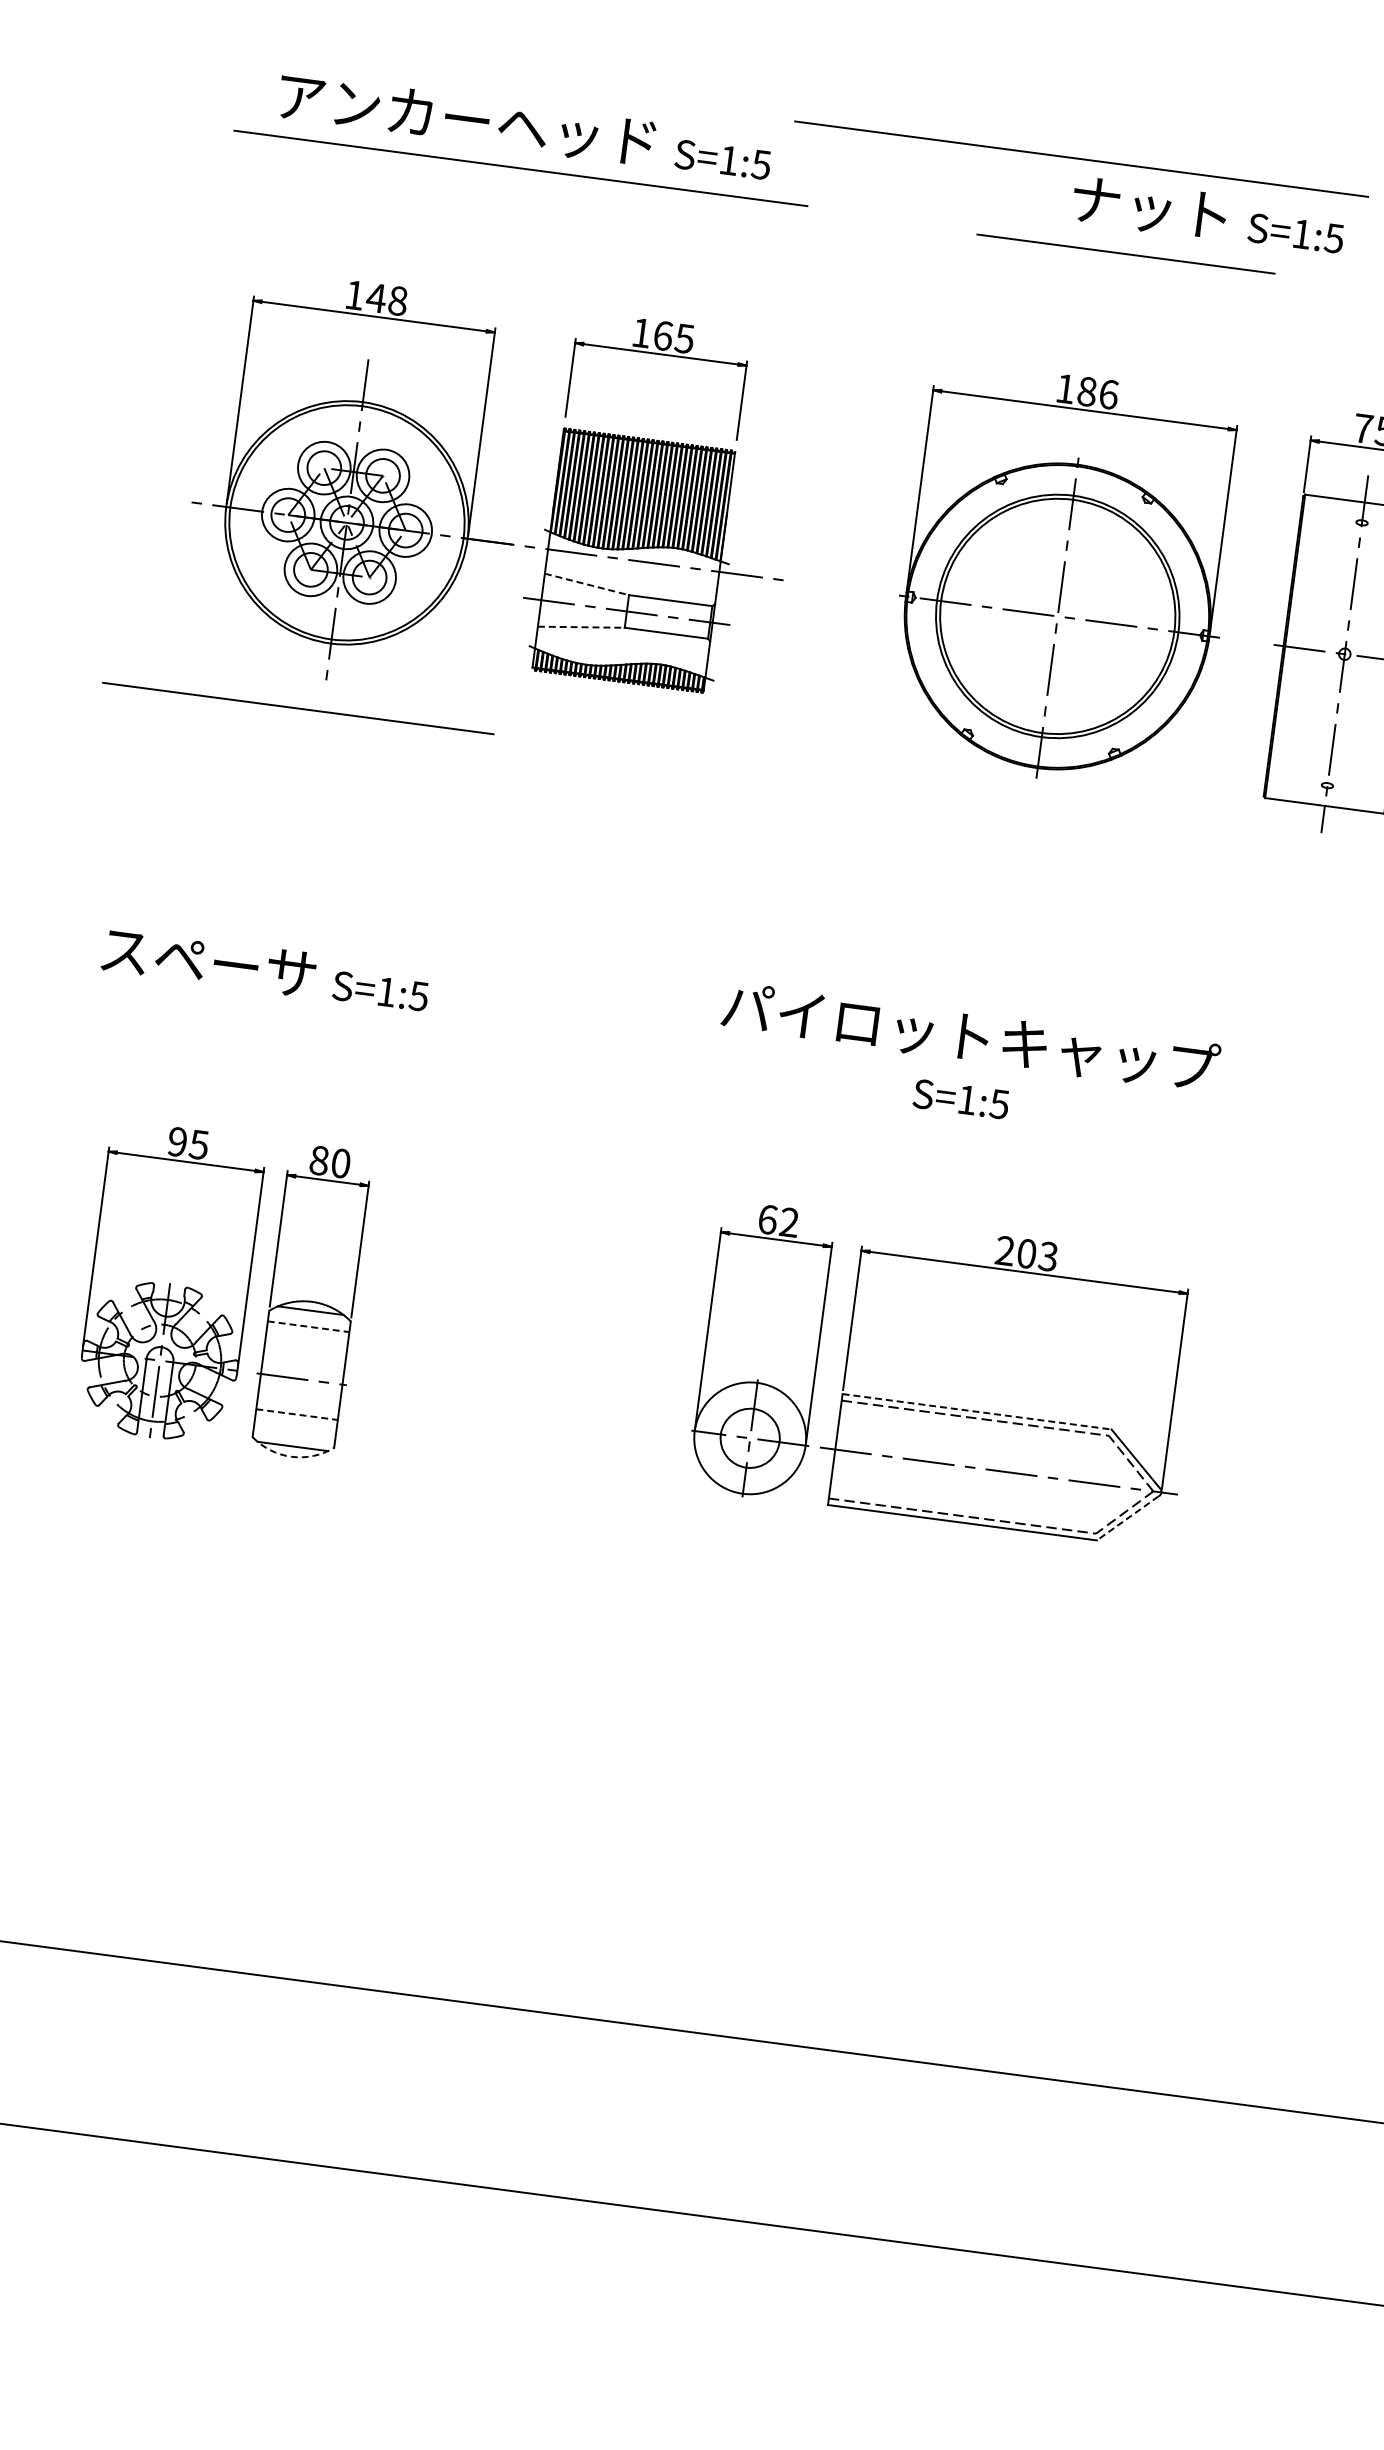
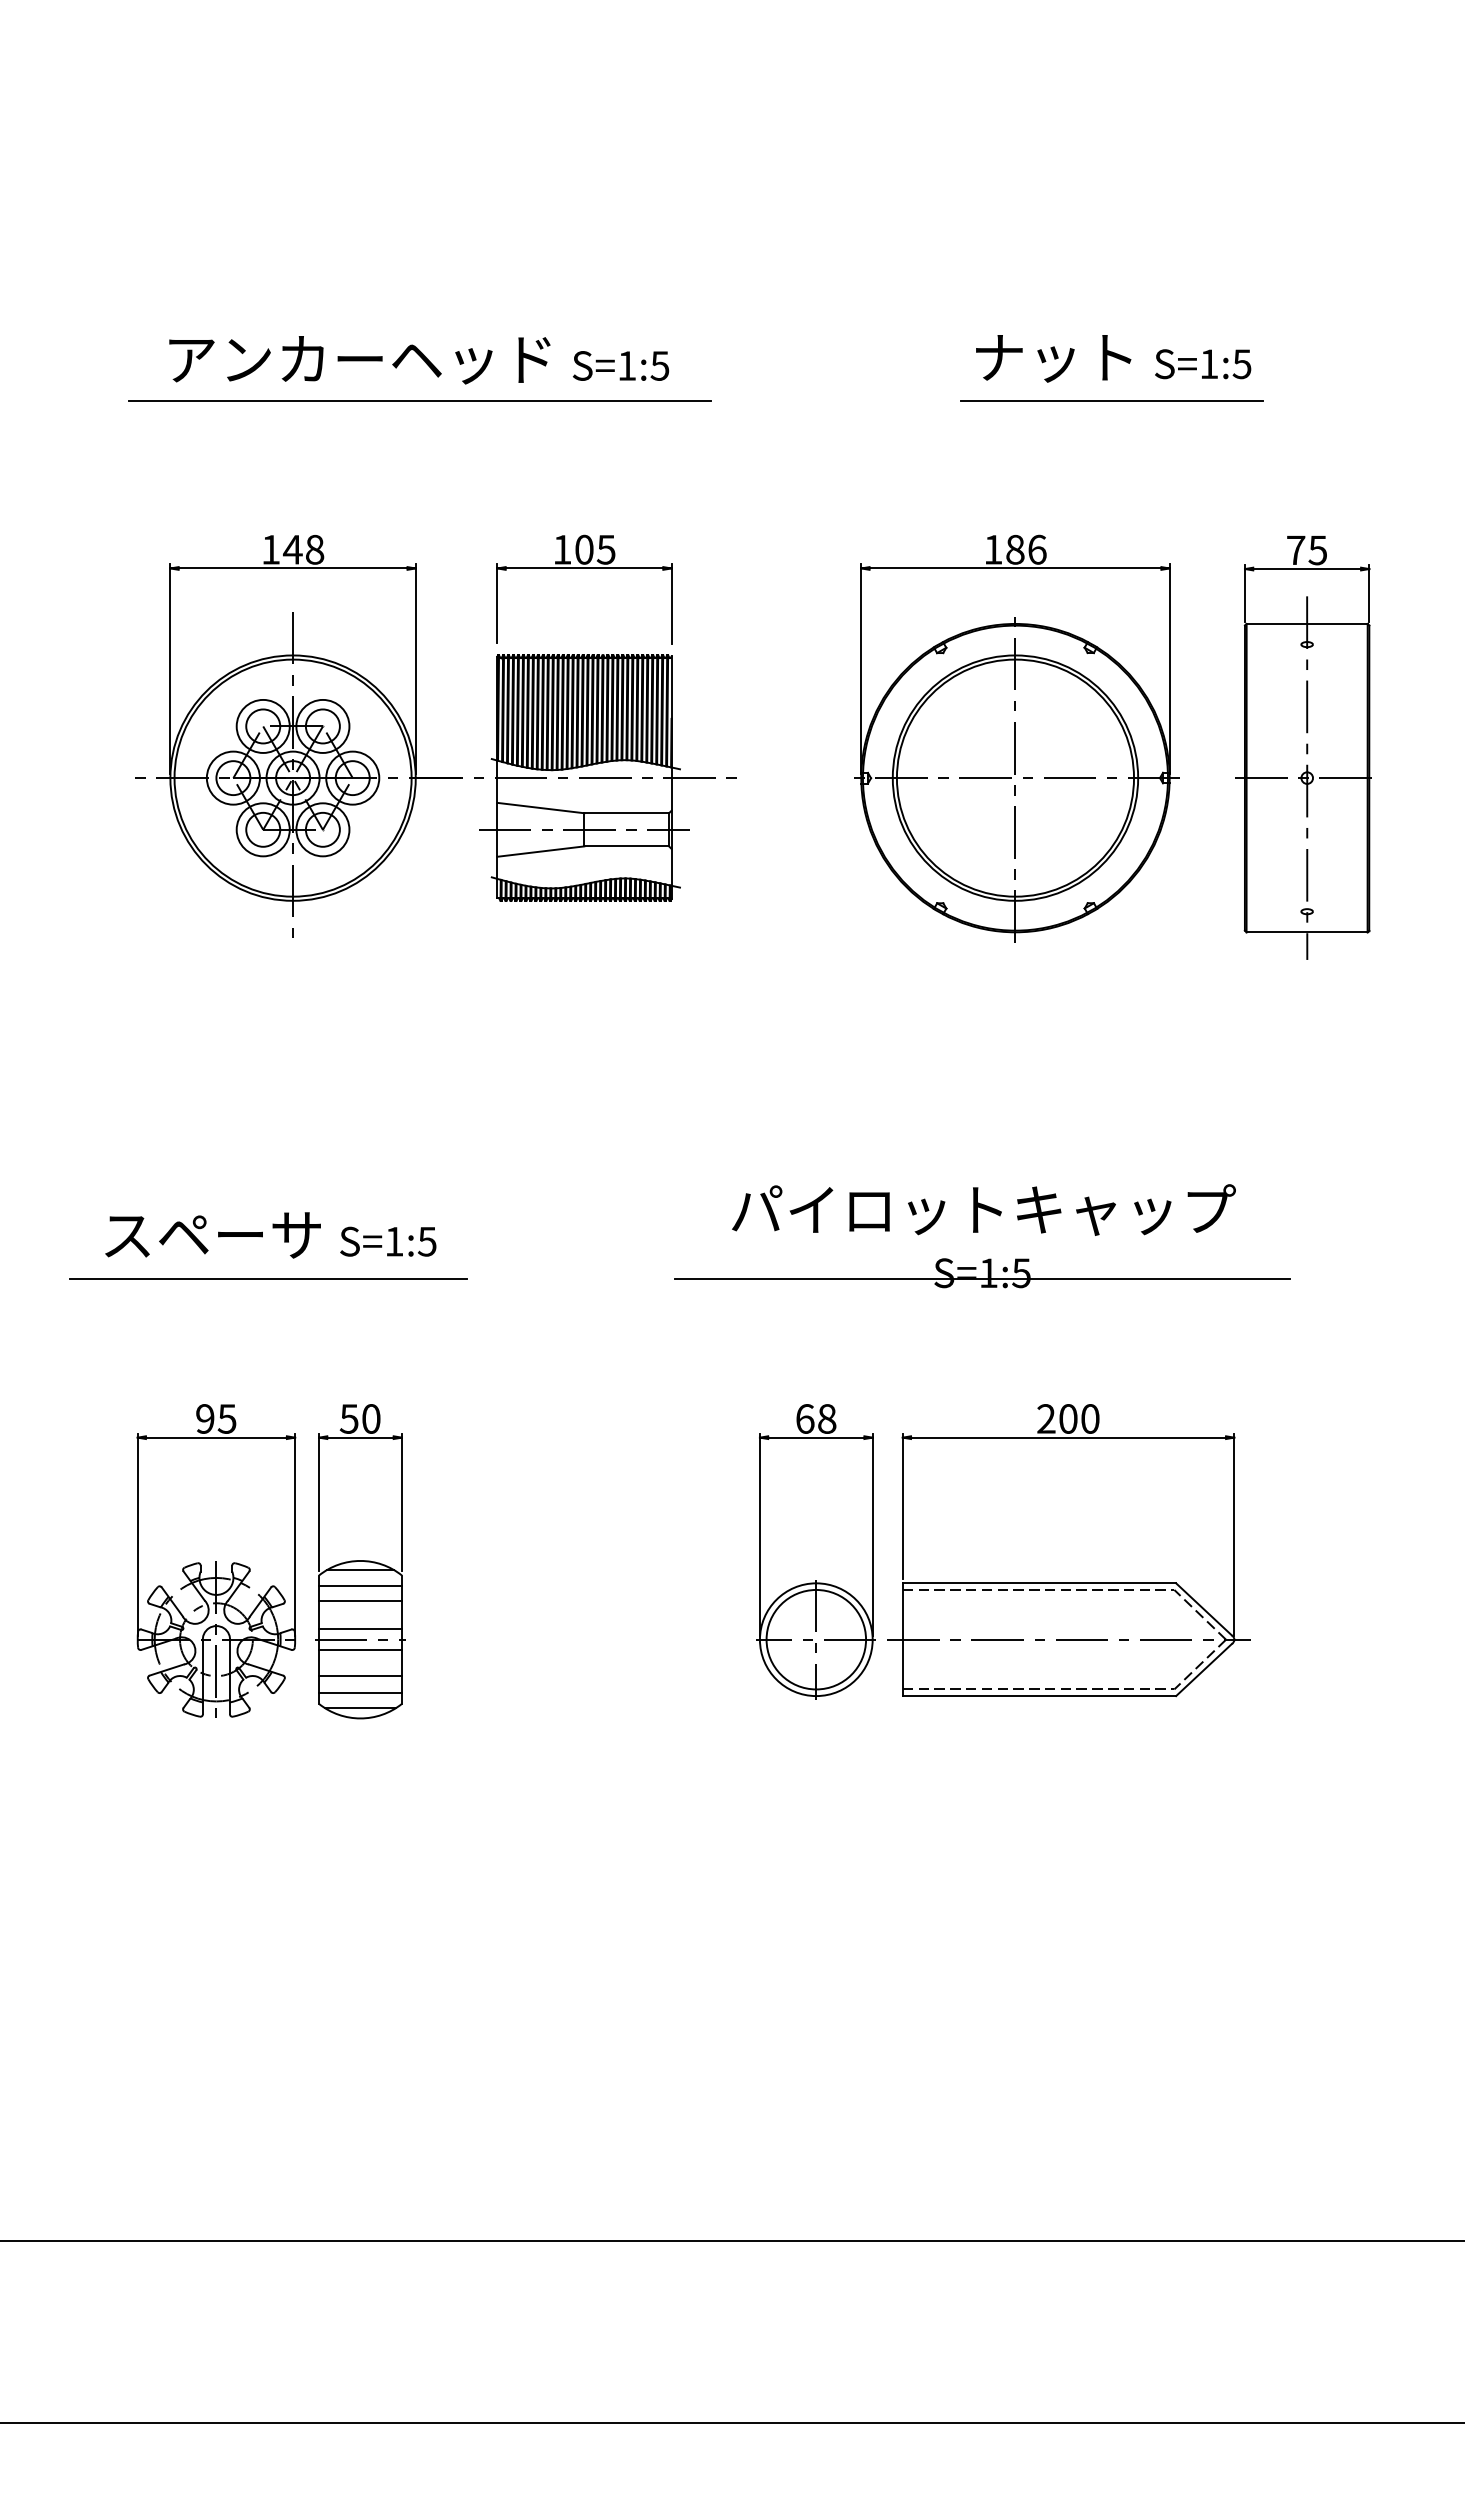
line: (1081, 158) -> (978, 317), removed
line: (1125, 253) -> (1111, 400), moved
text: (663, 335) -> (584, 549), 165 -> 105
line: (586, 584) -> (540, 808), dashed -> solid
line: (580, 627) -> (540, 851), dashed -> solid
line: (298, 707) -> (268, 1278), moved
line: (960, 1105) -> (982, 1279), added
text: (318, 1160) -> (348, 1418), 80 -> 50
text: (789, 1222) -> (827, 1418), 62 -> 68
text: (1048, 1256) -> (1090, 1418), 203 -> 200
line: (309, 1327) -> (361, 1586), dashed -> solid
line: (306, 1341) -> (360, 1601), added
line: (303, 1369) -> (360, 1629), added
line: (300, 1389) -> (360, 1650), added
line: (977, 1411) -> (1039, 1583), dashed -> solid
line: (298, 1414) -> (361, 1675), dashed -> solid
line: (294, 1432) -> (360, 1693), added
circle: (750, 1438) -> (816, 1639), size x1.67
arc: (291, 1456) -> (360, 1718), dashed -> solid
line: (1127, 1518) -> (1203, 1670), dashed -> solid

